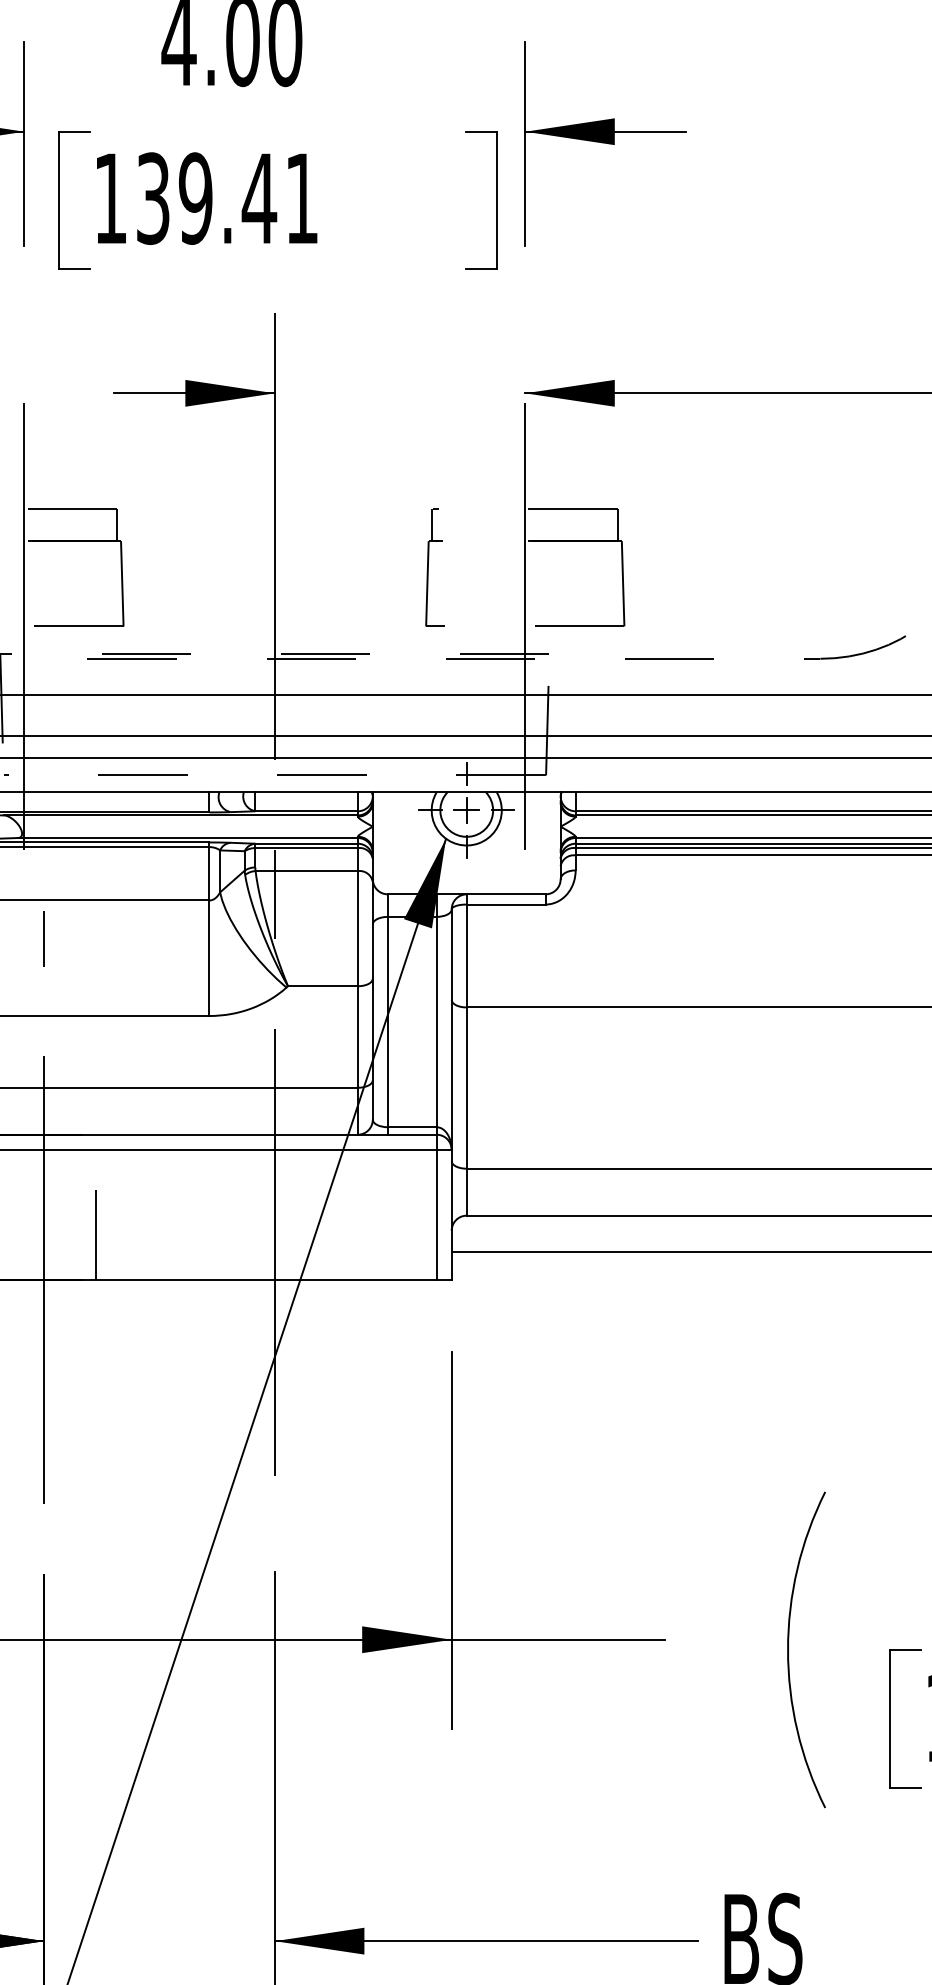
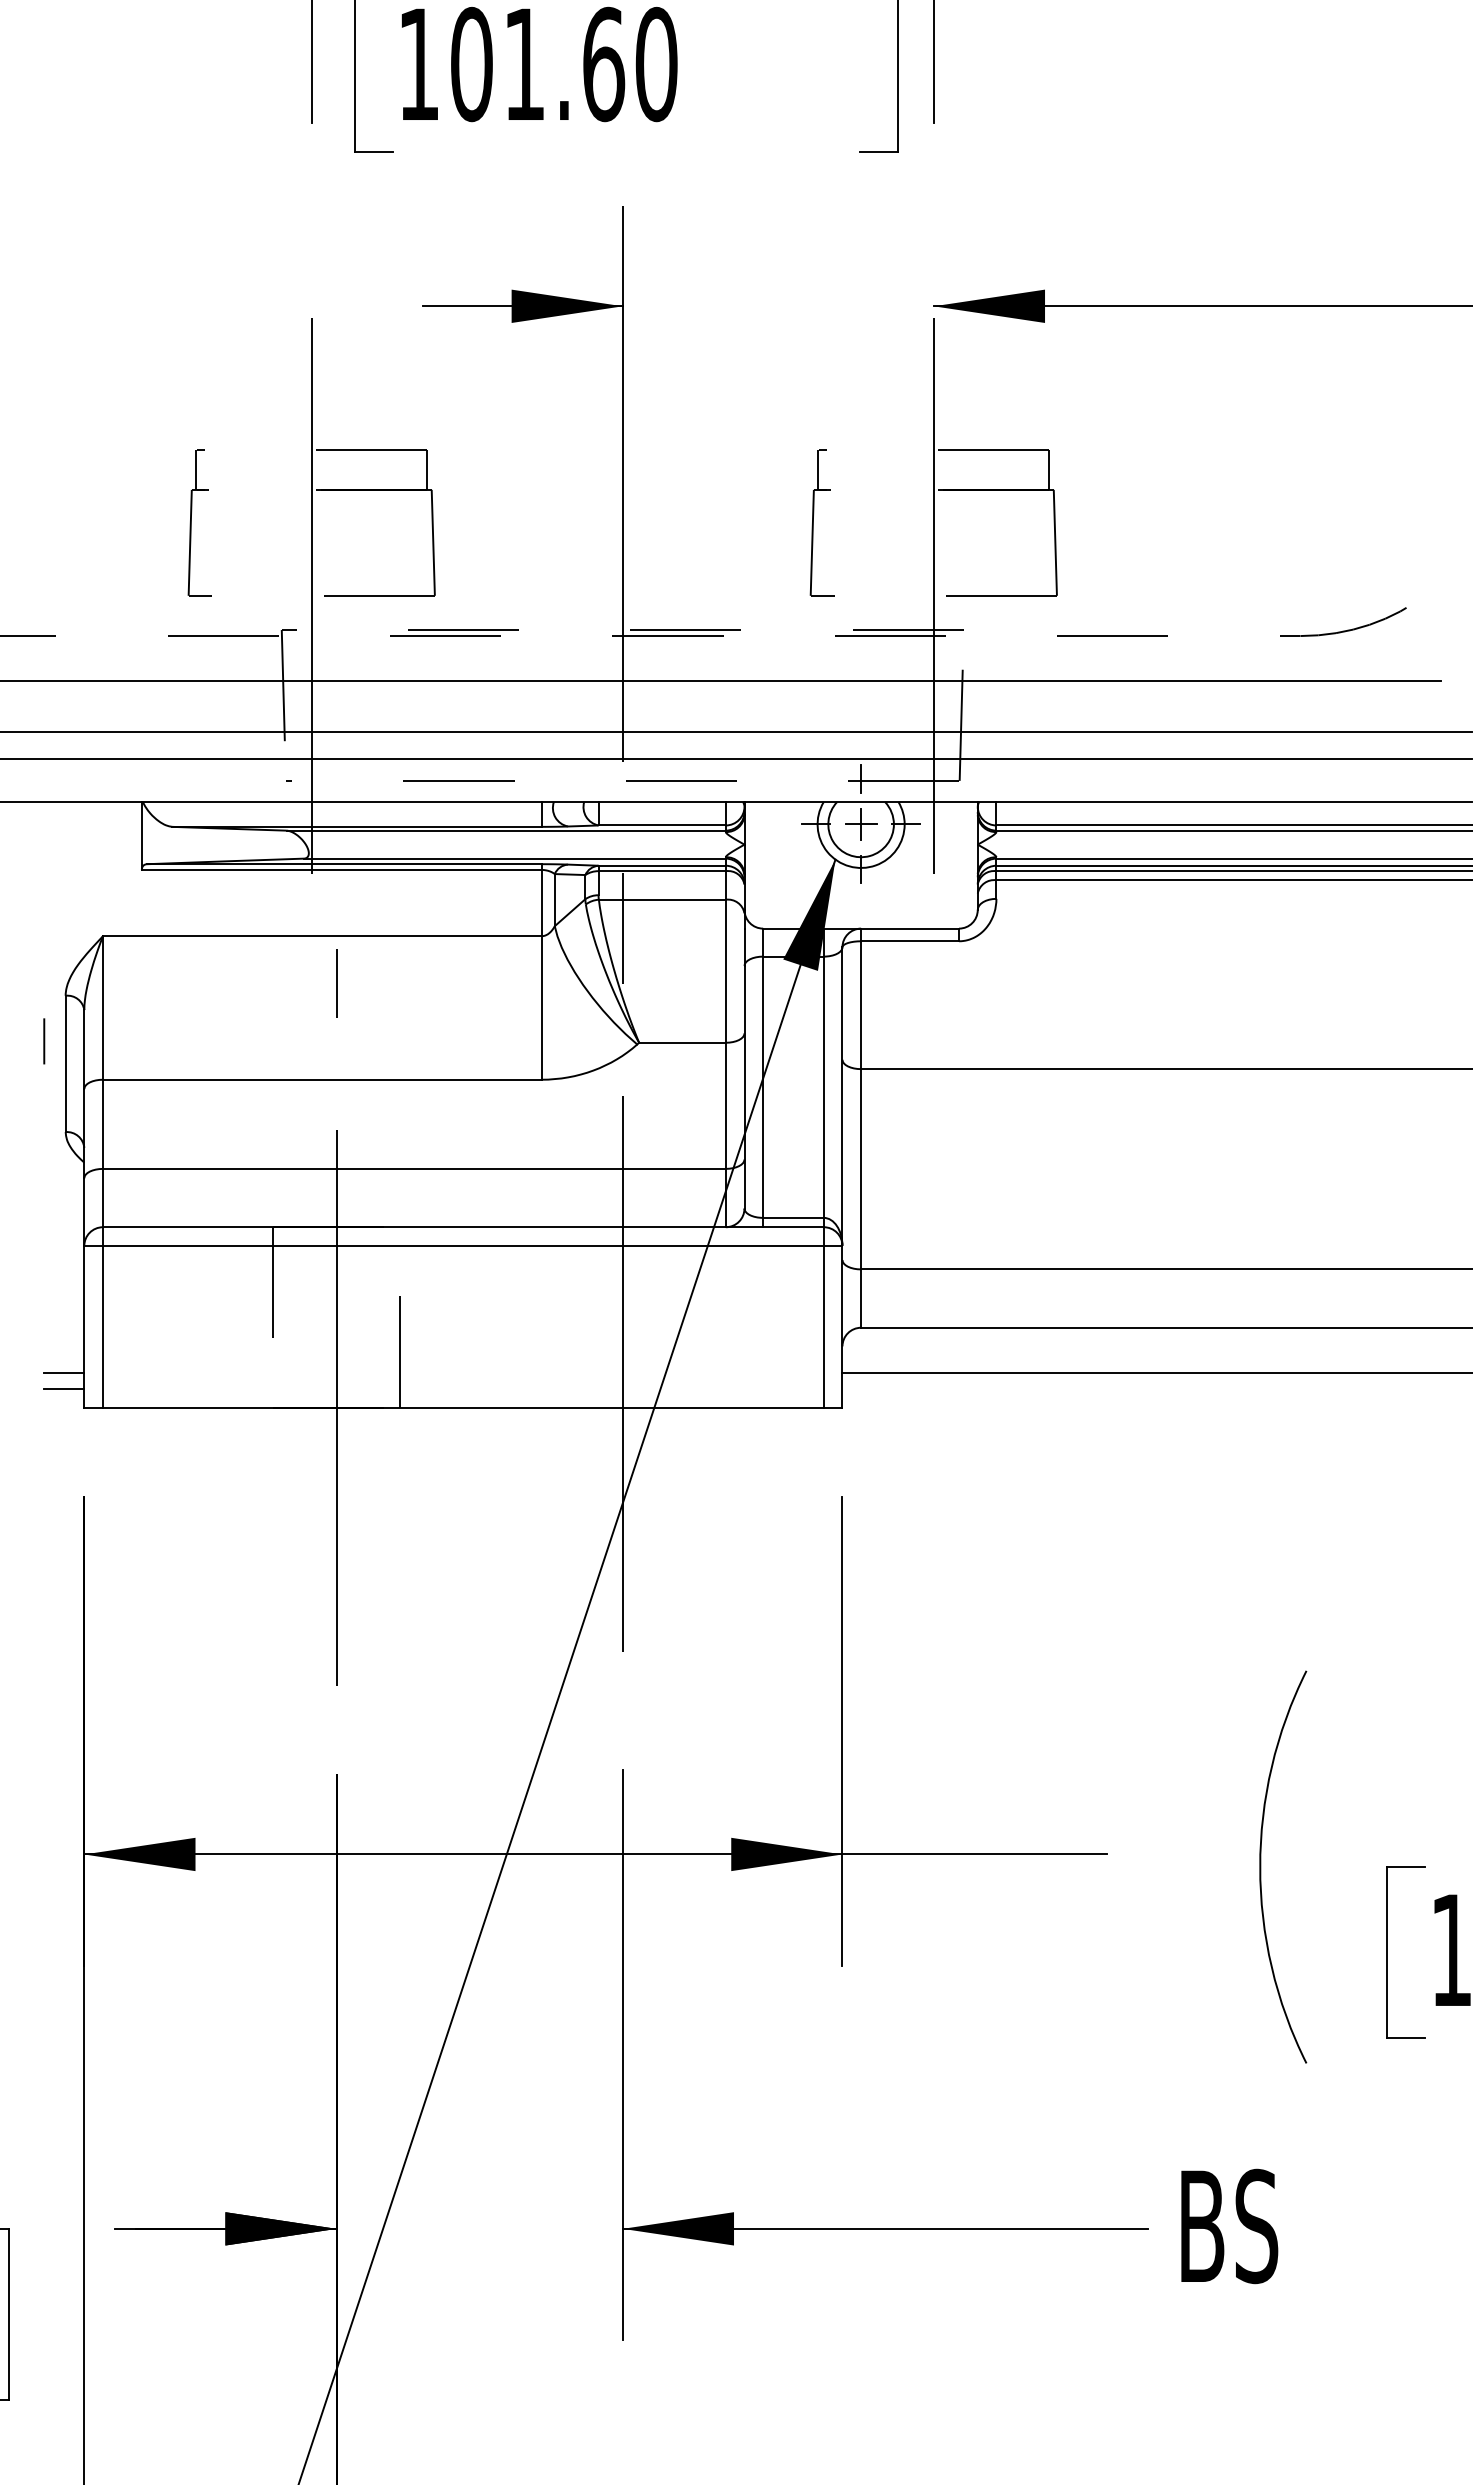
text: (227, 198) -> (564, 64), 139.41 -> 101.60

